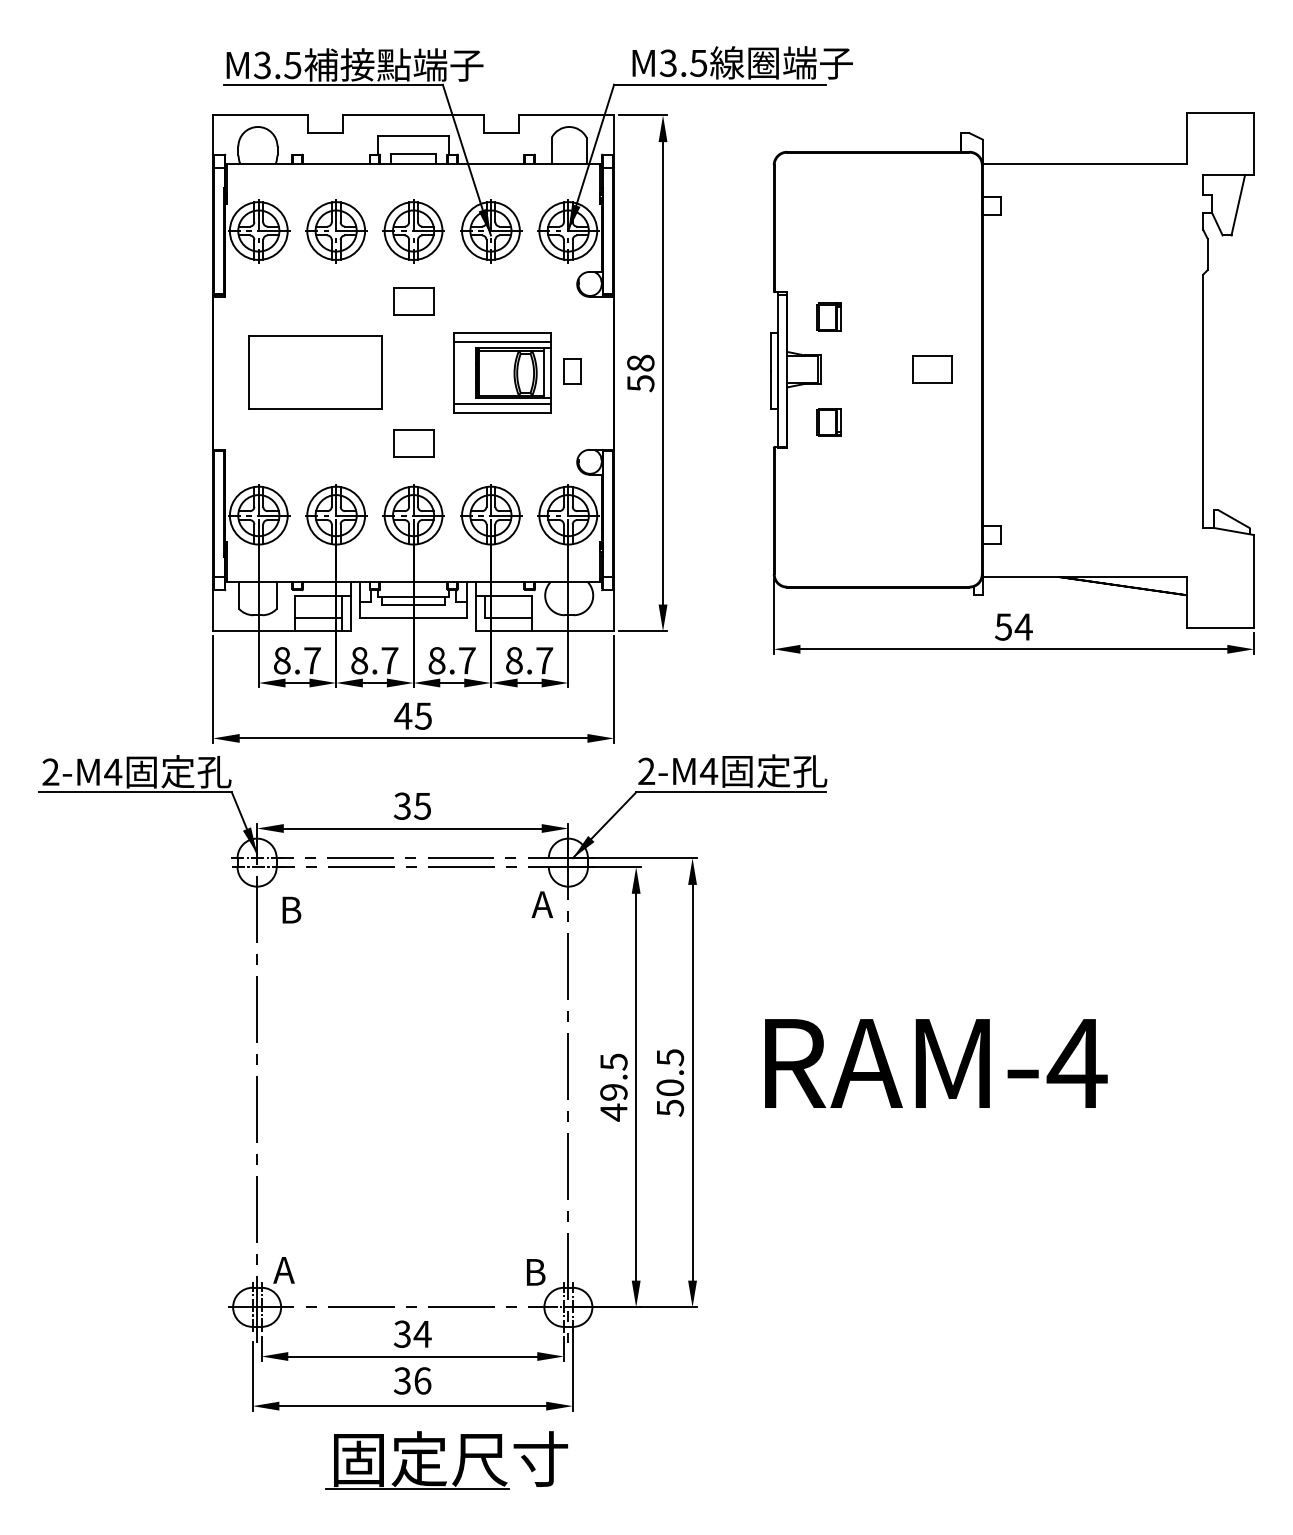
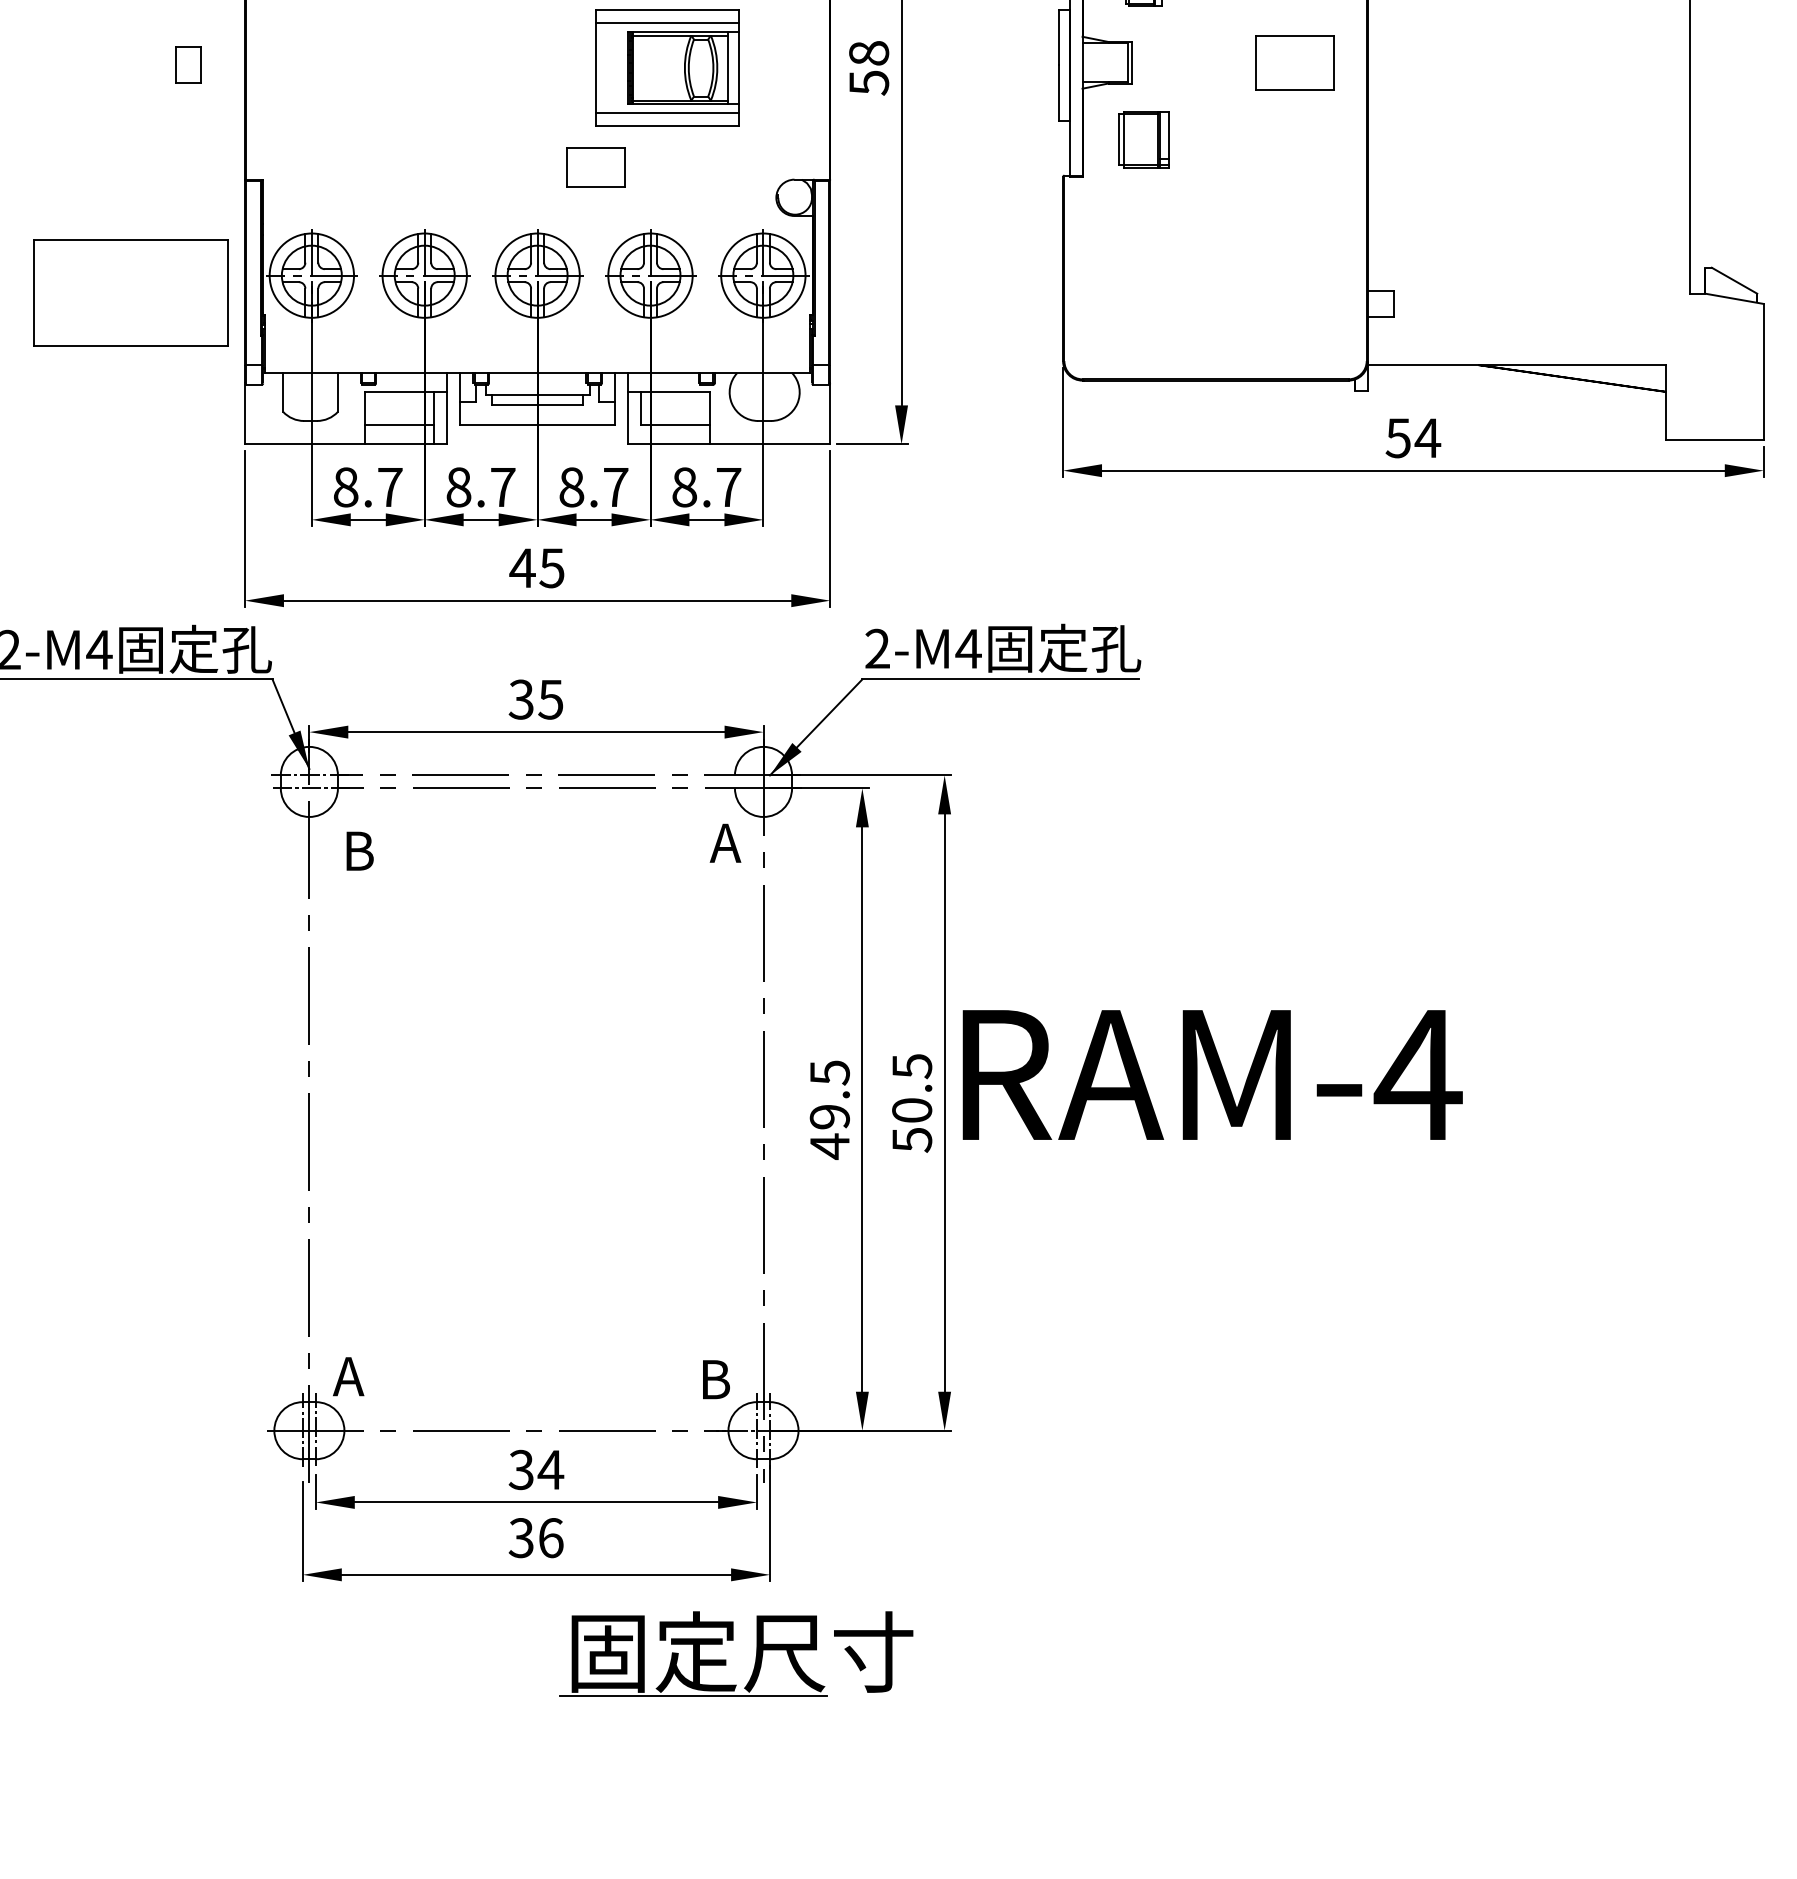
part: (932, 369) -> (1294, 62), size x1.4
part: (572, 371) -> (188, 65), moved
part: (315, 372) -> (130, 292), moved
part: (828, 422) -> (1142, 139), size x1.4
part: (413, 443) -> (595, 167), moved
text: (936, 1063) -> (1212, 1074), moved
part: (439, 1464) -> (725, 1659), moved

